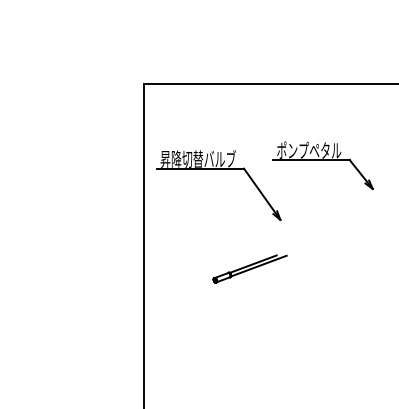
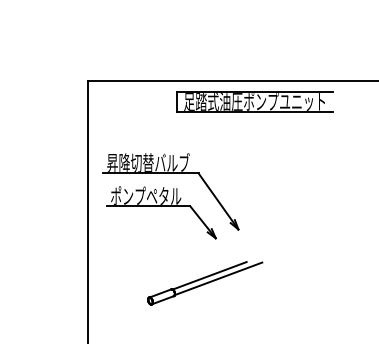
part: (295, 102) -> (254, 100), added
part: (322, 165) -> (160, 212), moved
part: (250, 268) -> (205, 282), size x1.43

